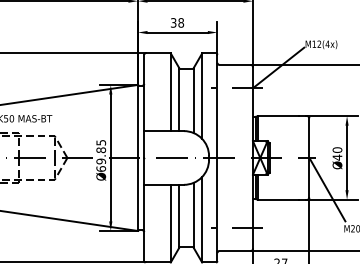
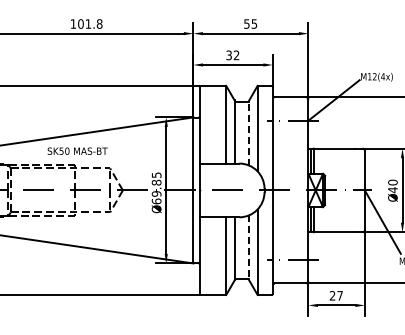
text: (181, 23) -> (236, 55), 38 -> 32
line: (194, 101) -> (249, 133), solid -> dashed
line: (194, 215) -> (249, 247), solid -> dashed

